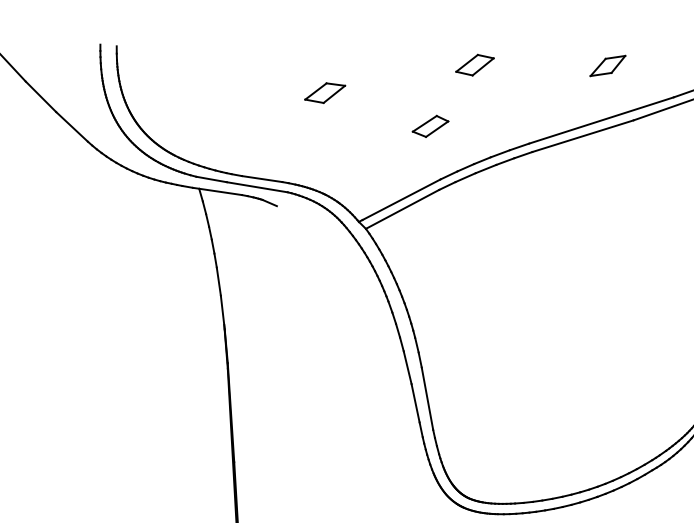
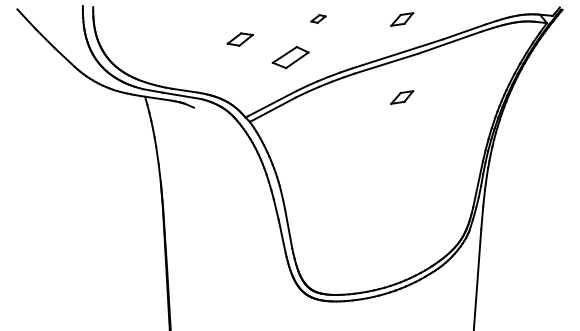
part: (474, 64) -> (318, 18), size x0.6
part: (323, 93) -> (239, 39), moved
part: (430, 126) -> (290, 57), size x1.6
part: (608, 189) -> (402, 97), added

